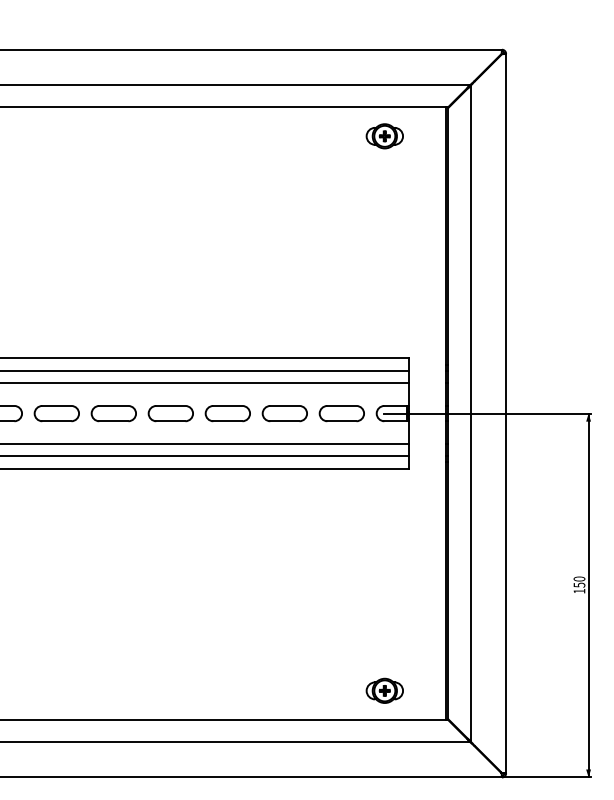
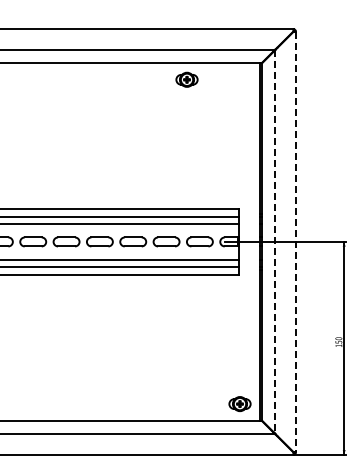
part: (383, 135) -> (186, 79), moved
line: (471, 414) -> (275, 242), solid -> dashed
line: (505, 414) -> (295, 242), solid -> dashed
part: (383, 691) -> (239, 404), moved

